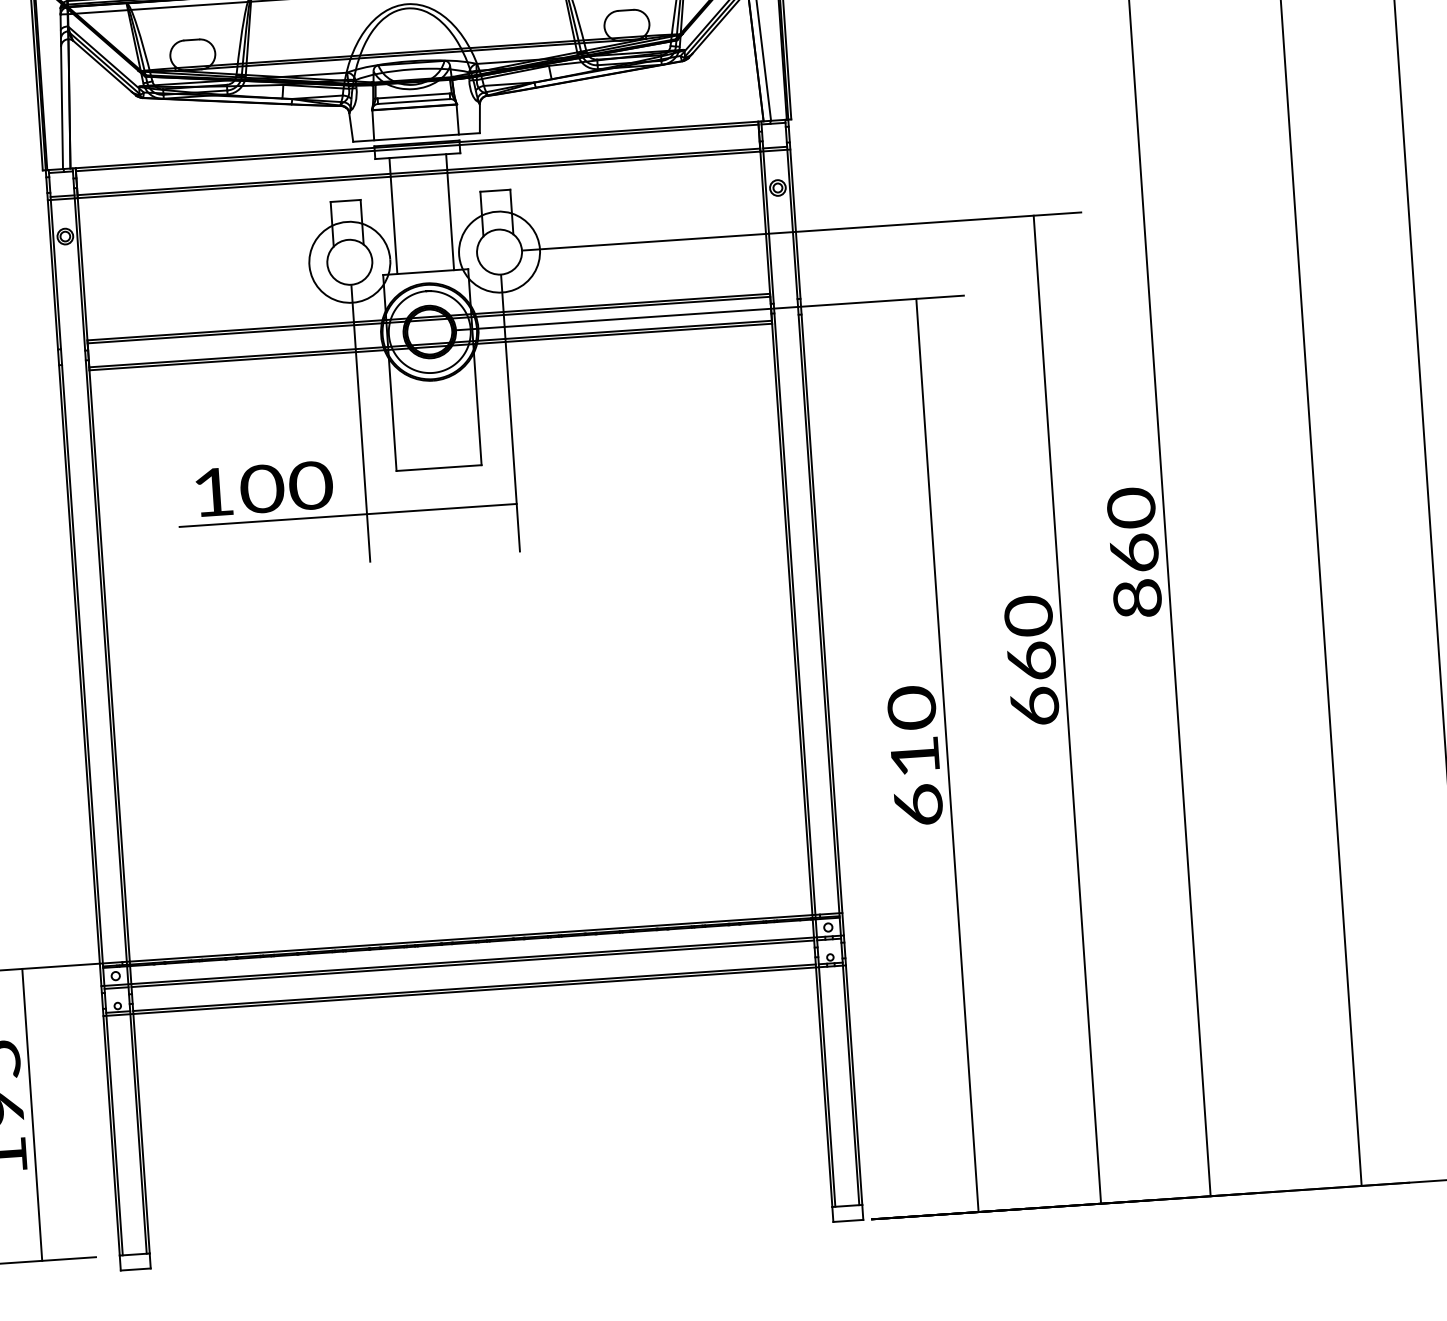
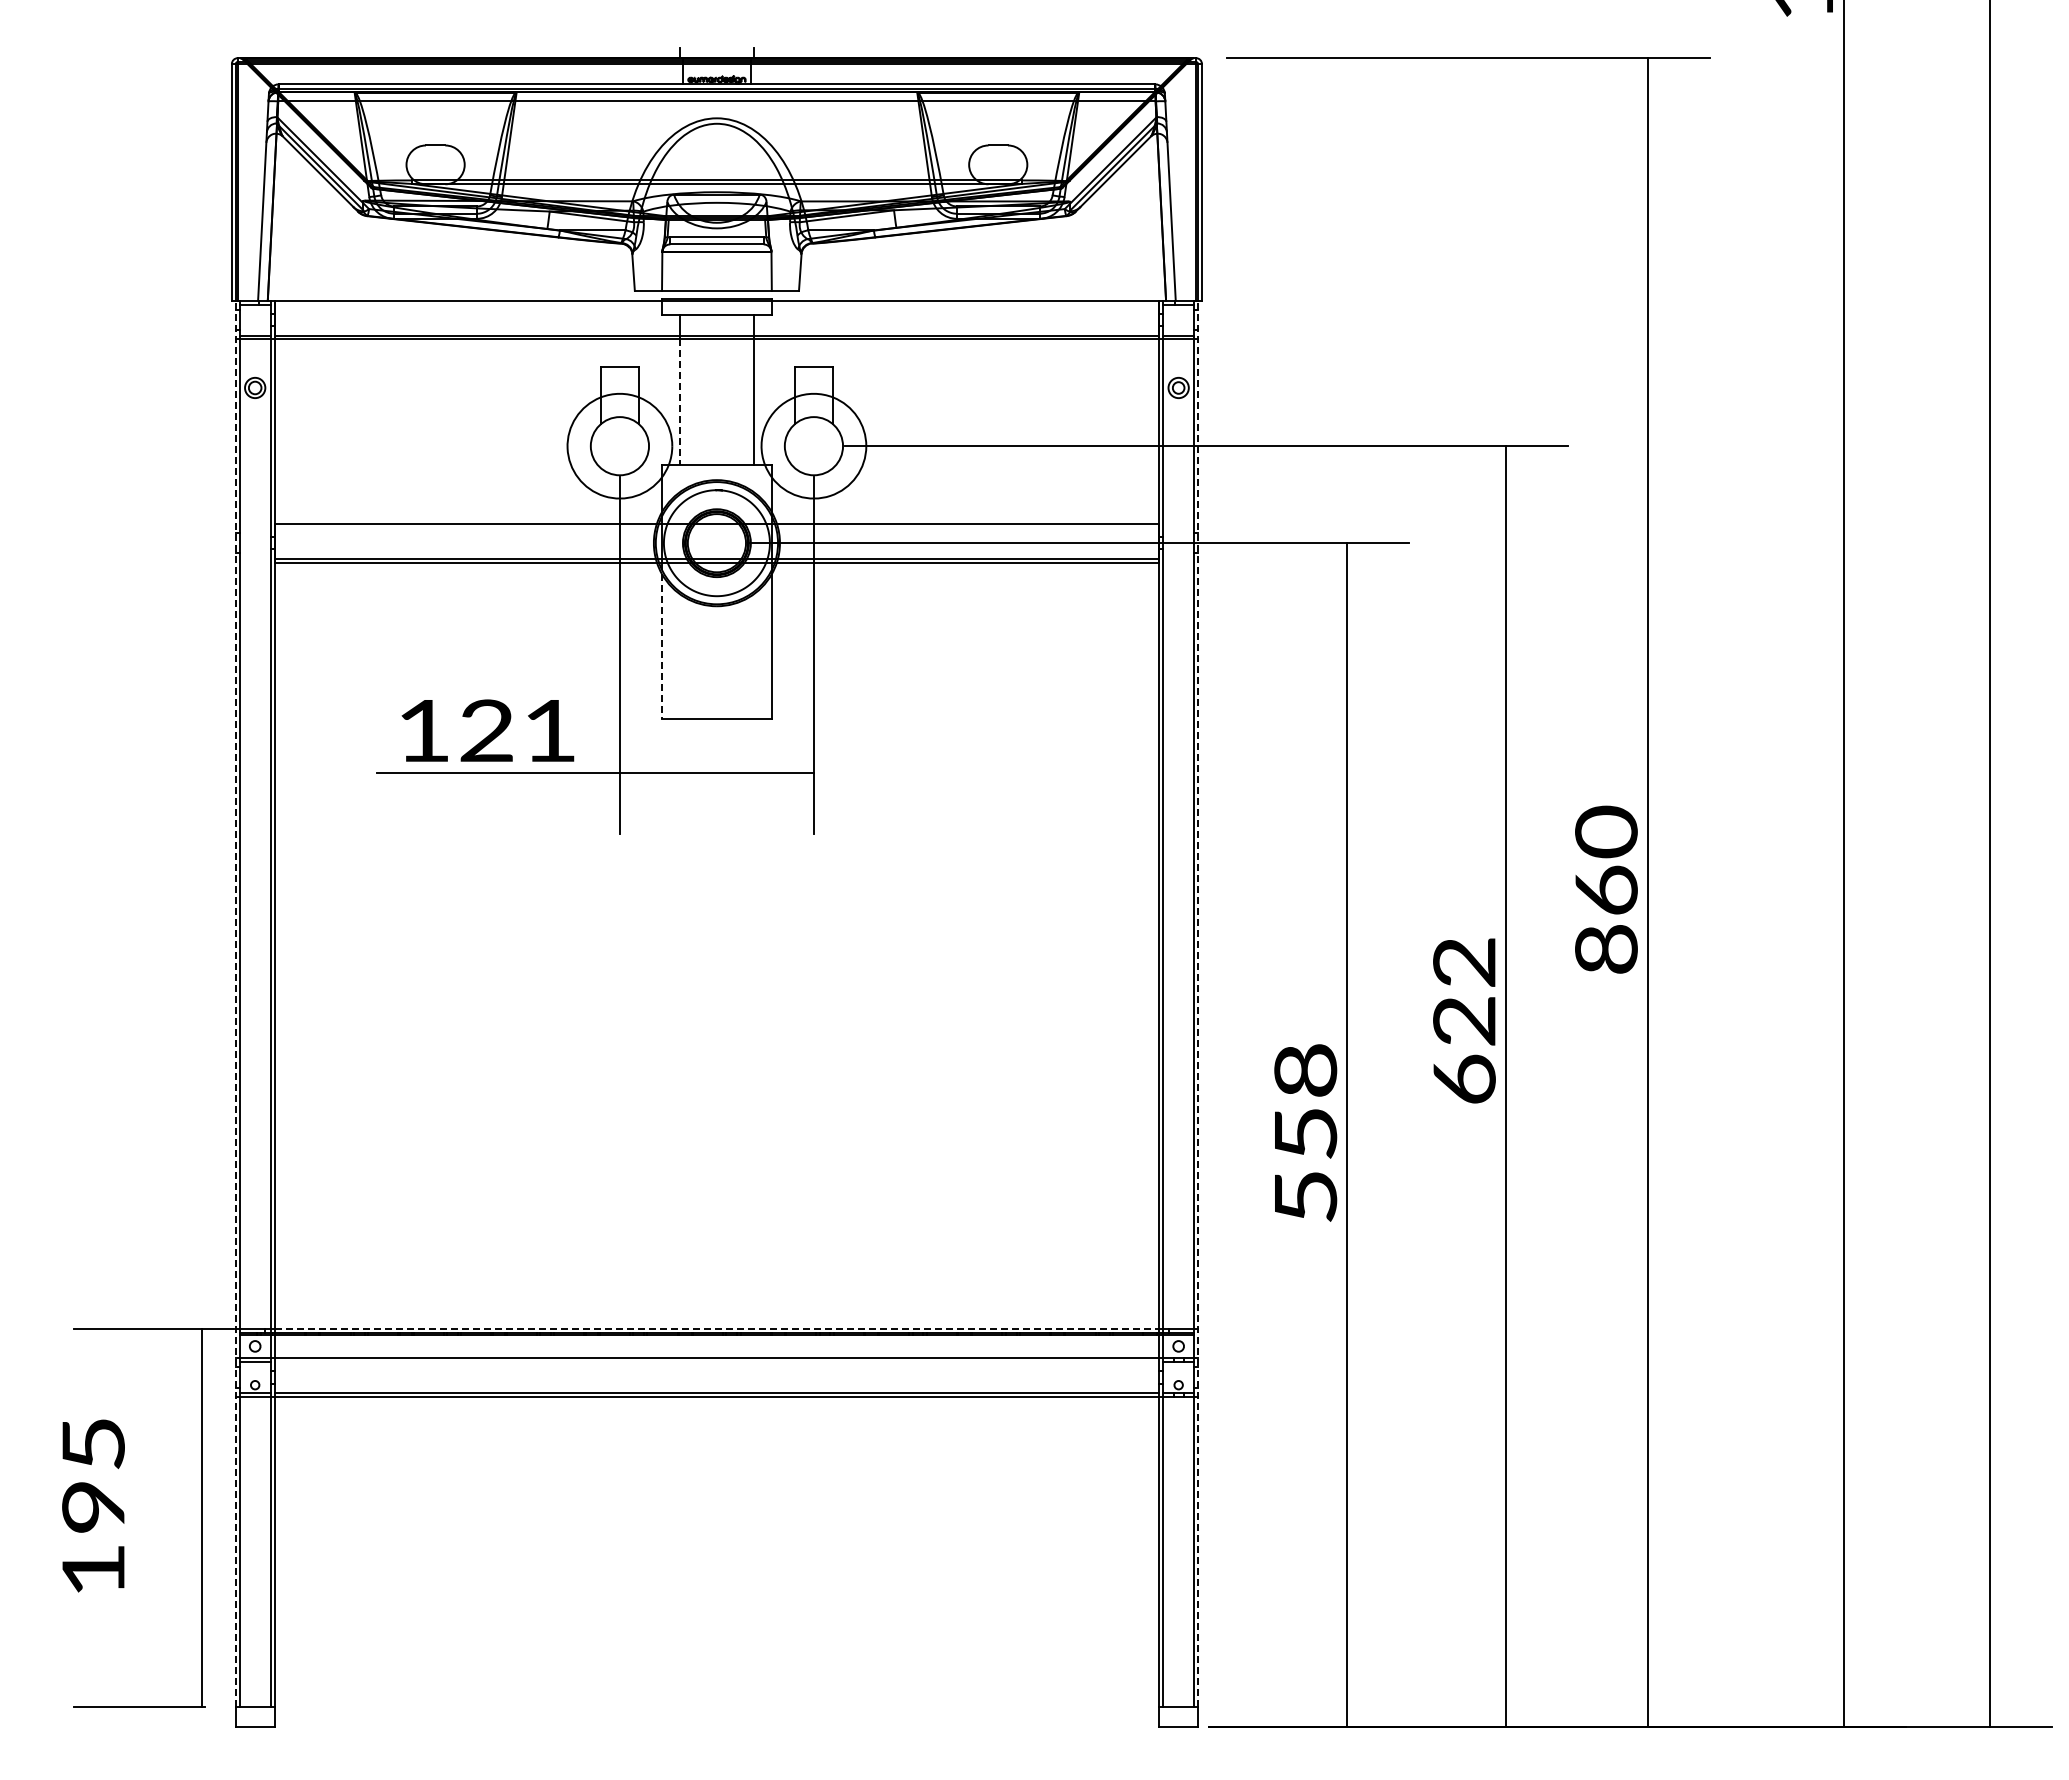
line: (416, 147) -> (716, 304), removed
line: (394, 225) -> (680, 402), solid -> dashed
line: (428, 319) -> (716, 527), removed
line: (392, 410) -> (661, 641), solid -> dashed
text: (286, 487) -> (518, 730), 100 -> 121
text: (1030, 637) -> (1464, 990), 660 -> 622
line: (825, 661) -> (1198, 1003), solid -> dashed
line: (82, 712) -> (235, 1003), solid -> dashed
text: (914, 755) -> (1305, 1132), 610 -> 558
line: (471, 937) -> (717, 1328), solid -> dashed
line: (472, 963) -> (716, 1361), removed
line: (32, 1114) -> (202, 1517), moved

